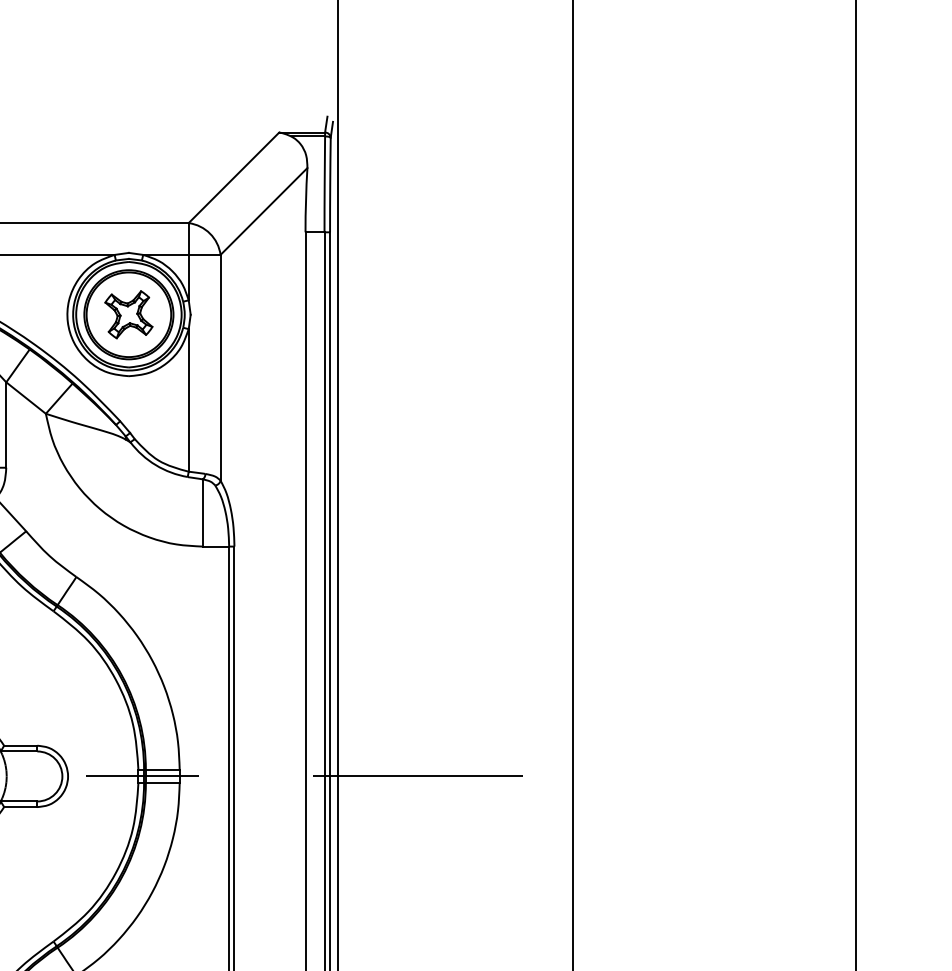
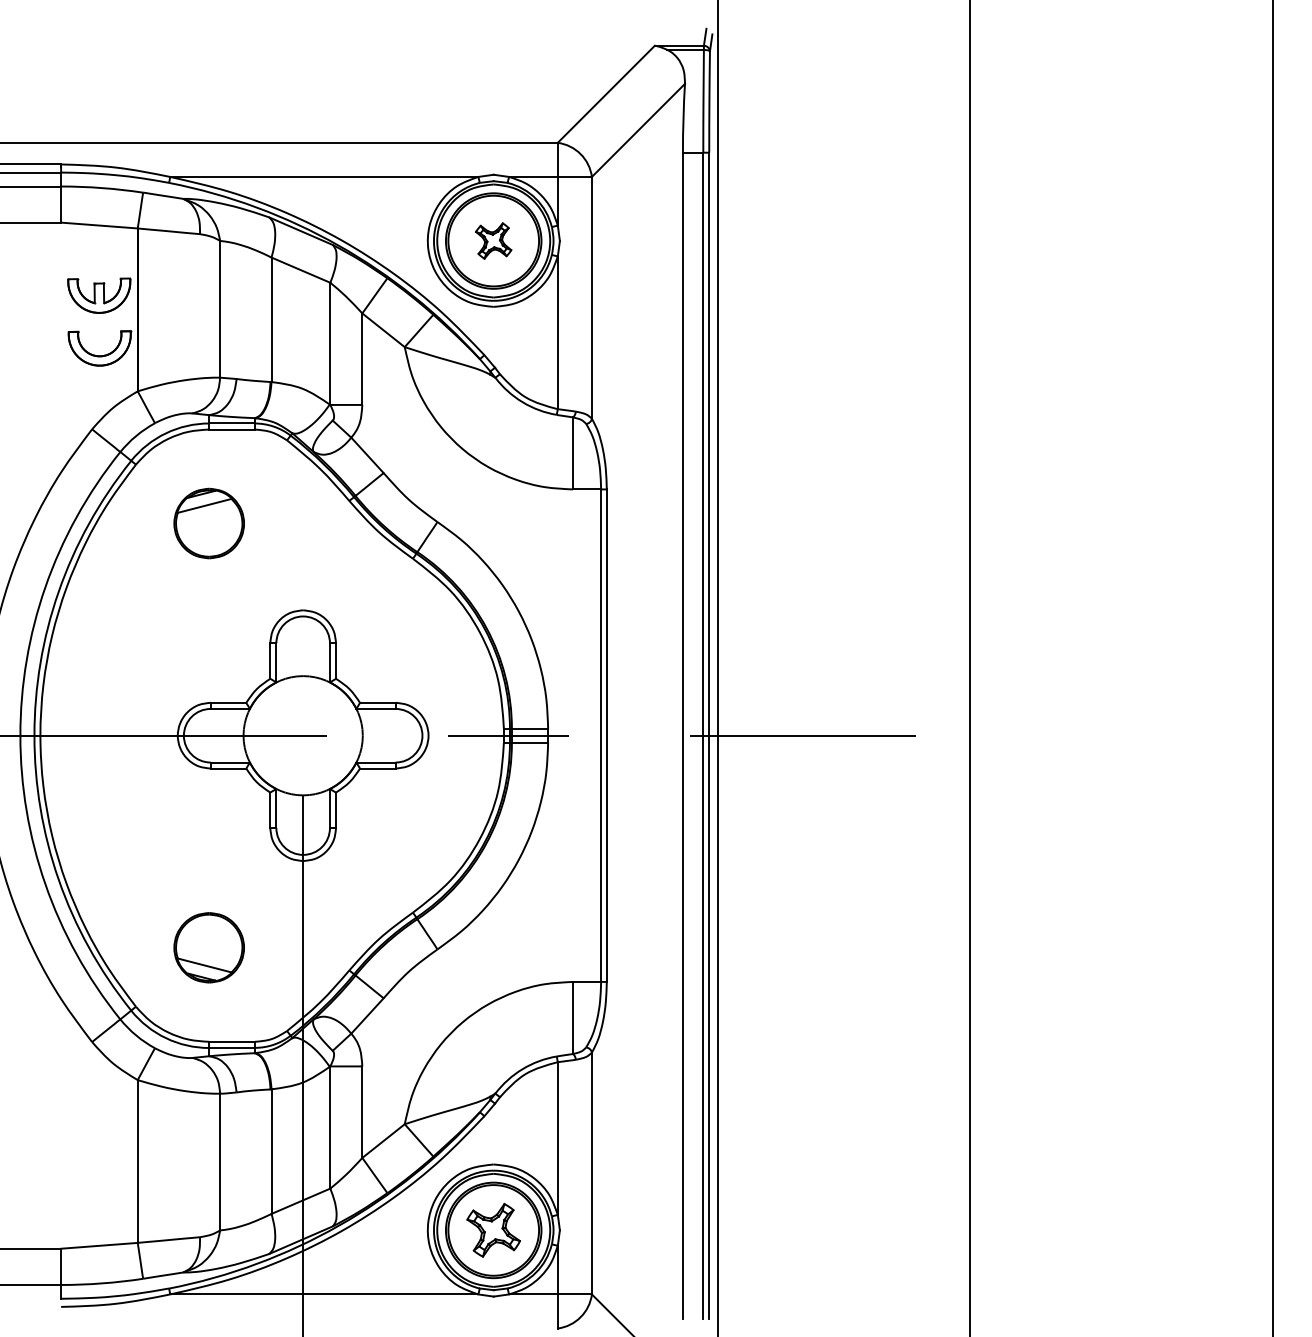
part: (128, 314) -> (493, 240), size x0.7

